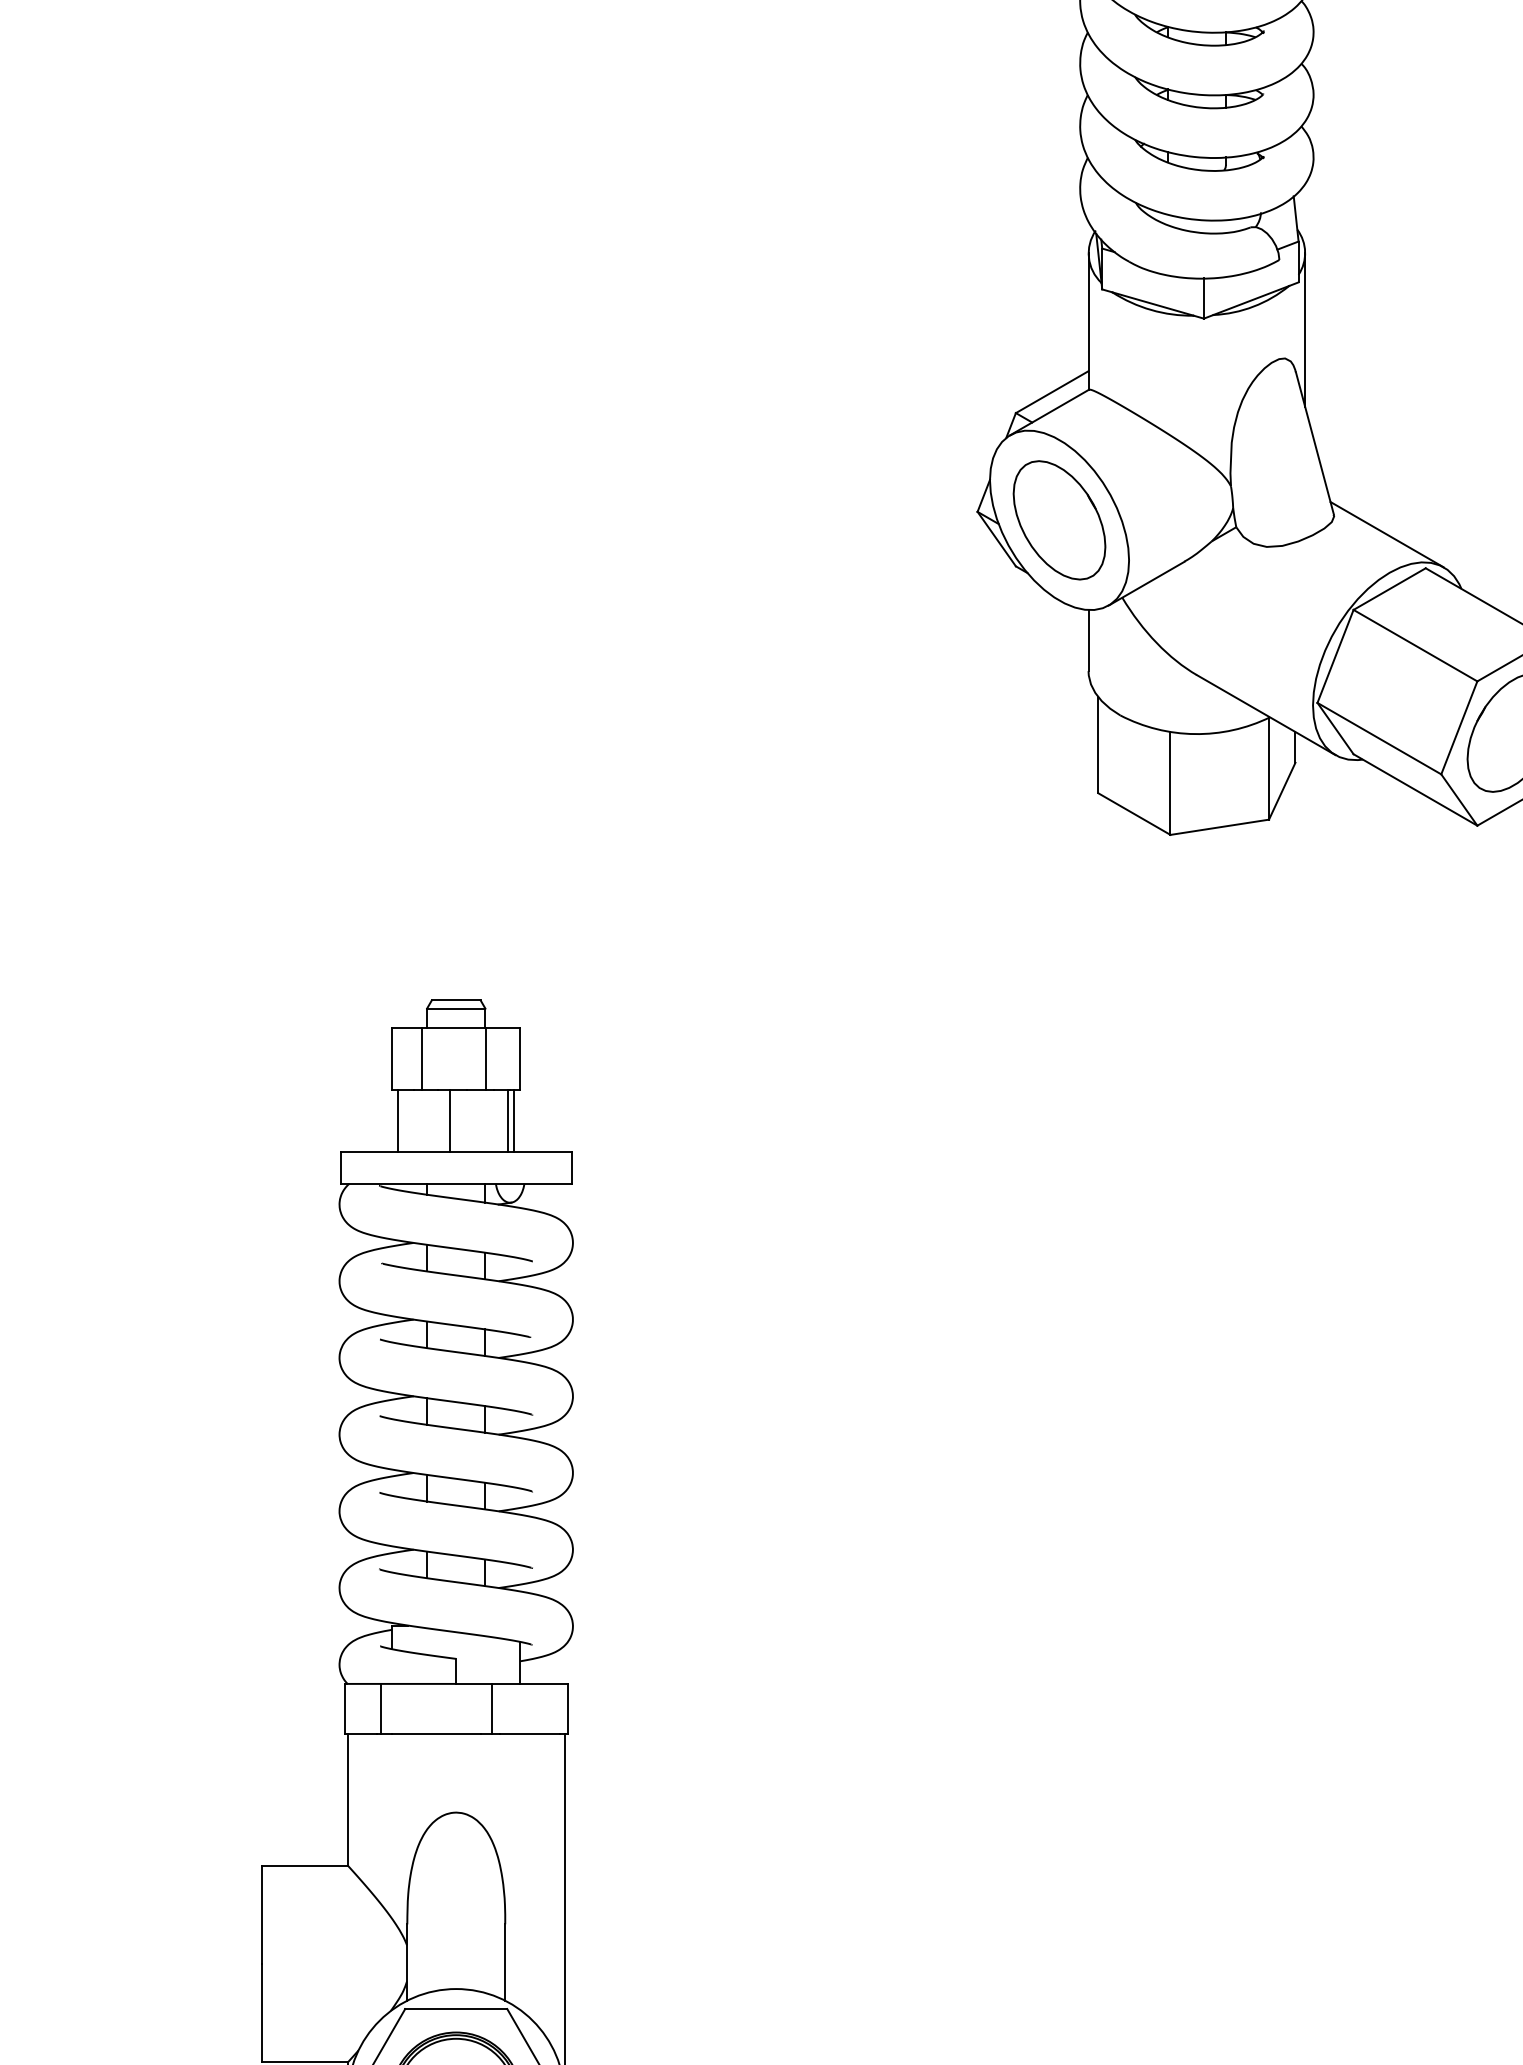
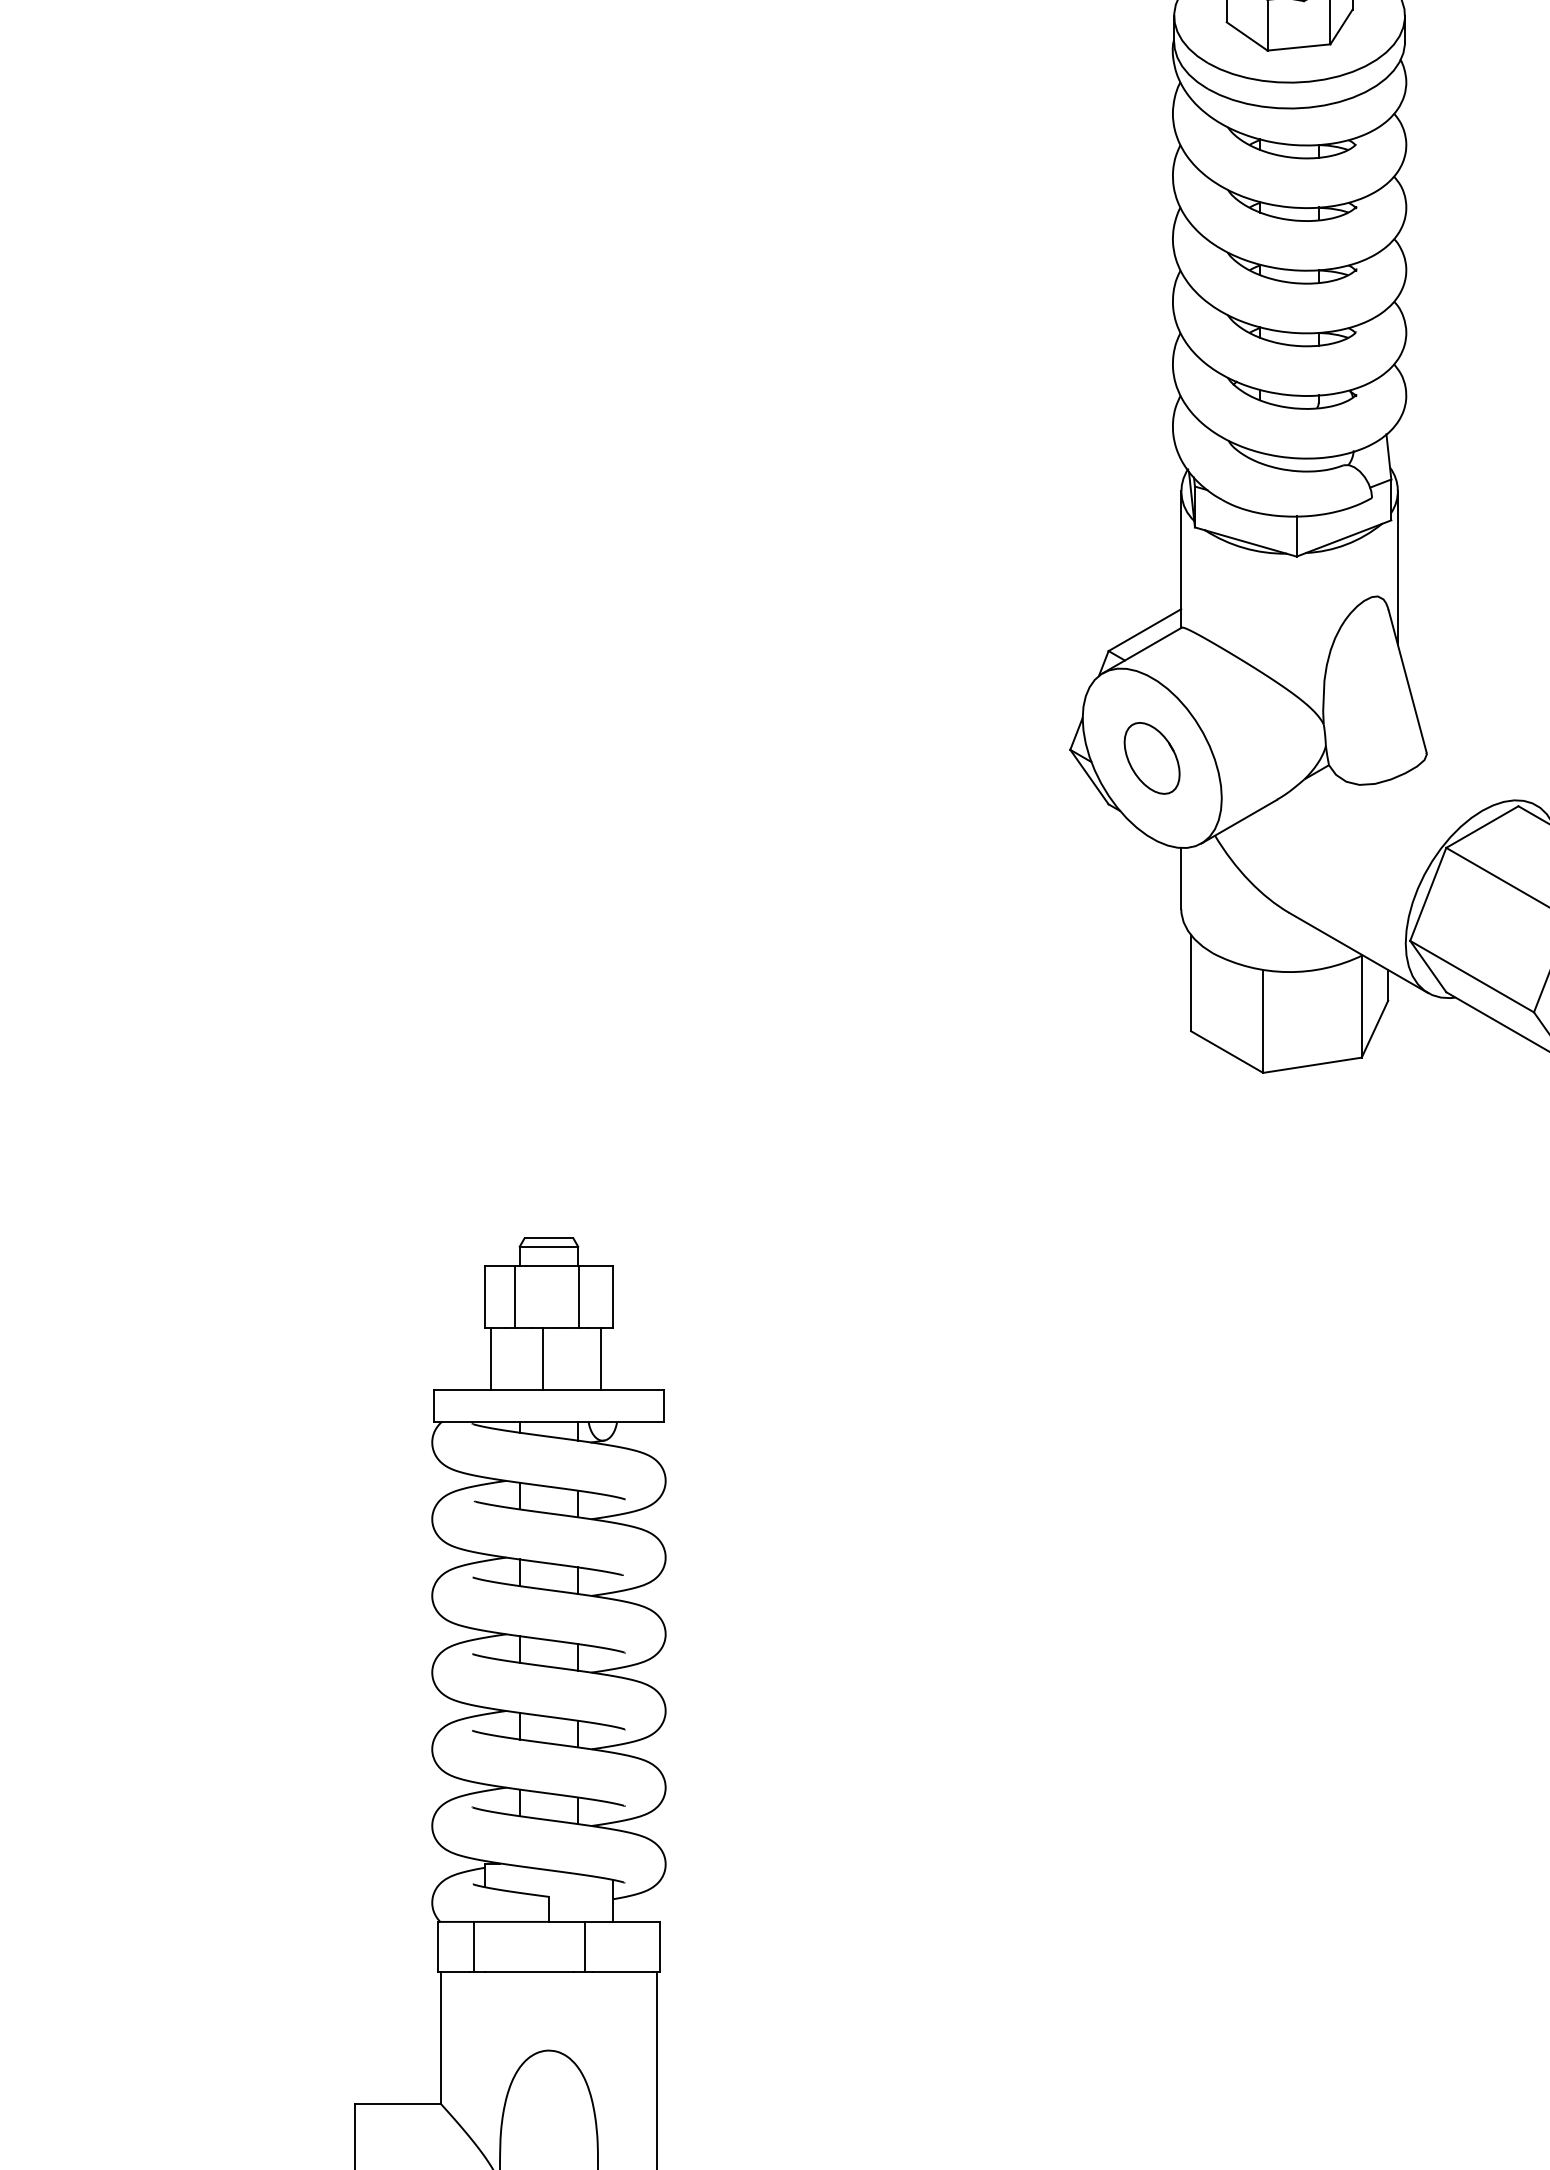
part: (1058, 520) -> (1151, 758), size x0.6
line: (1386, 534) -> (1479, 772), removed
line: (513, 1120) -> (606, 1358), removed

